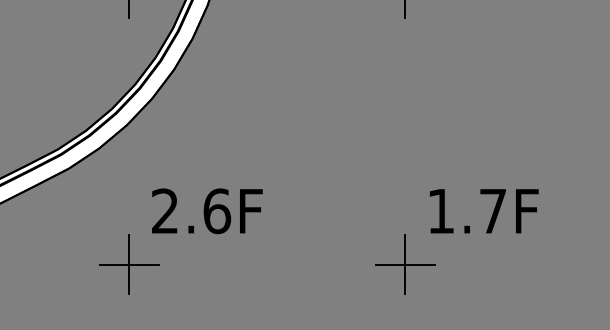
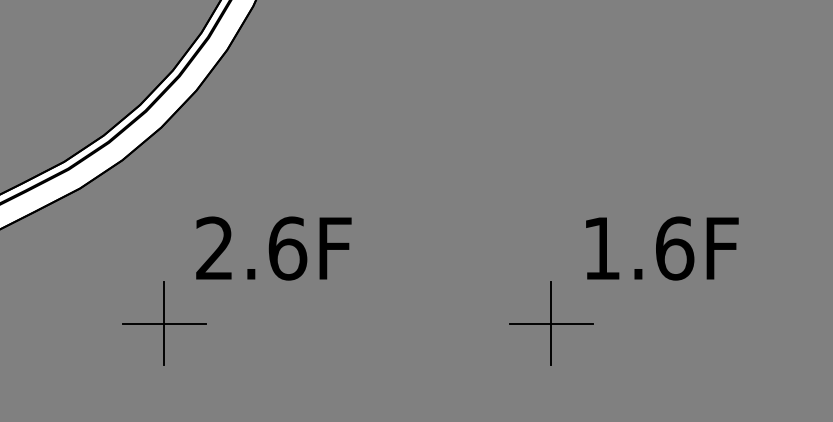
text: (492, 211) -> (673, 248), 1.7F -> 1.6F

